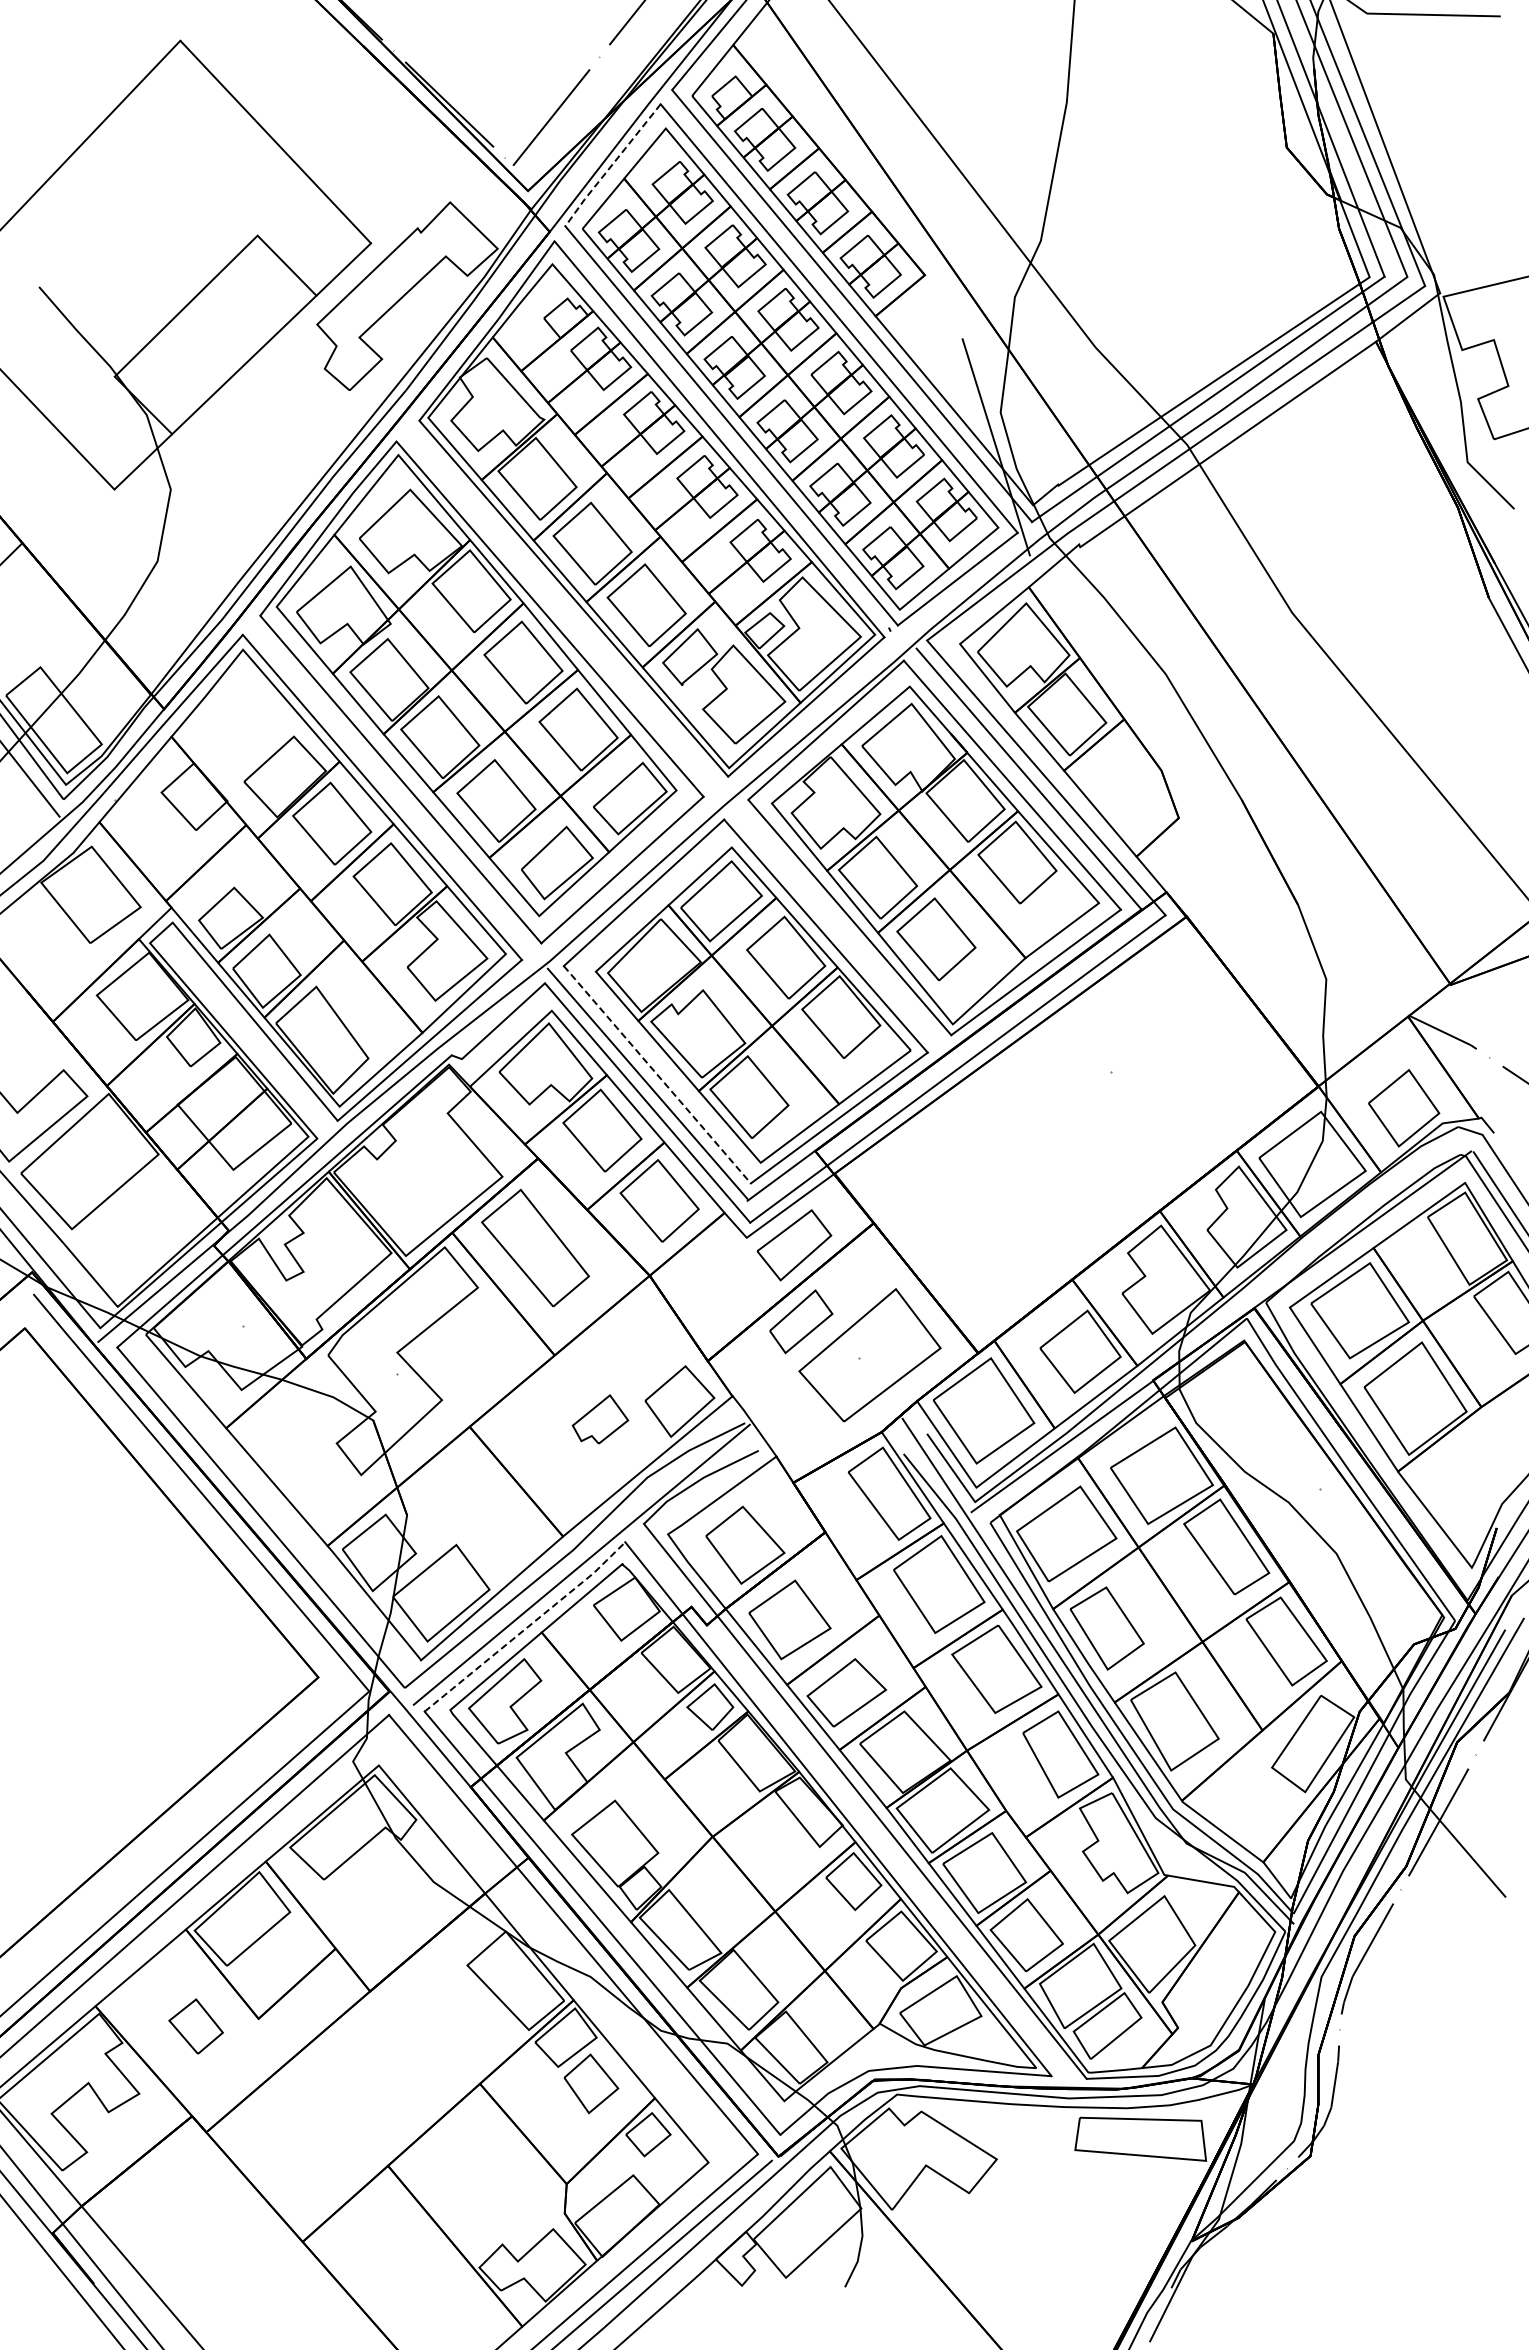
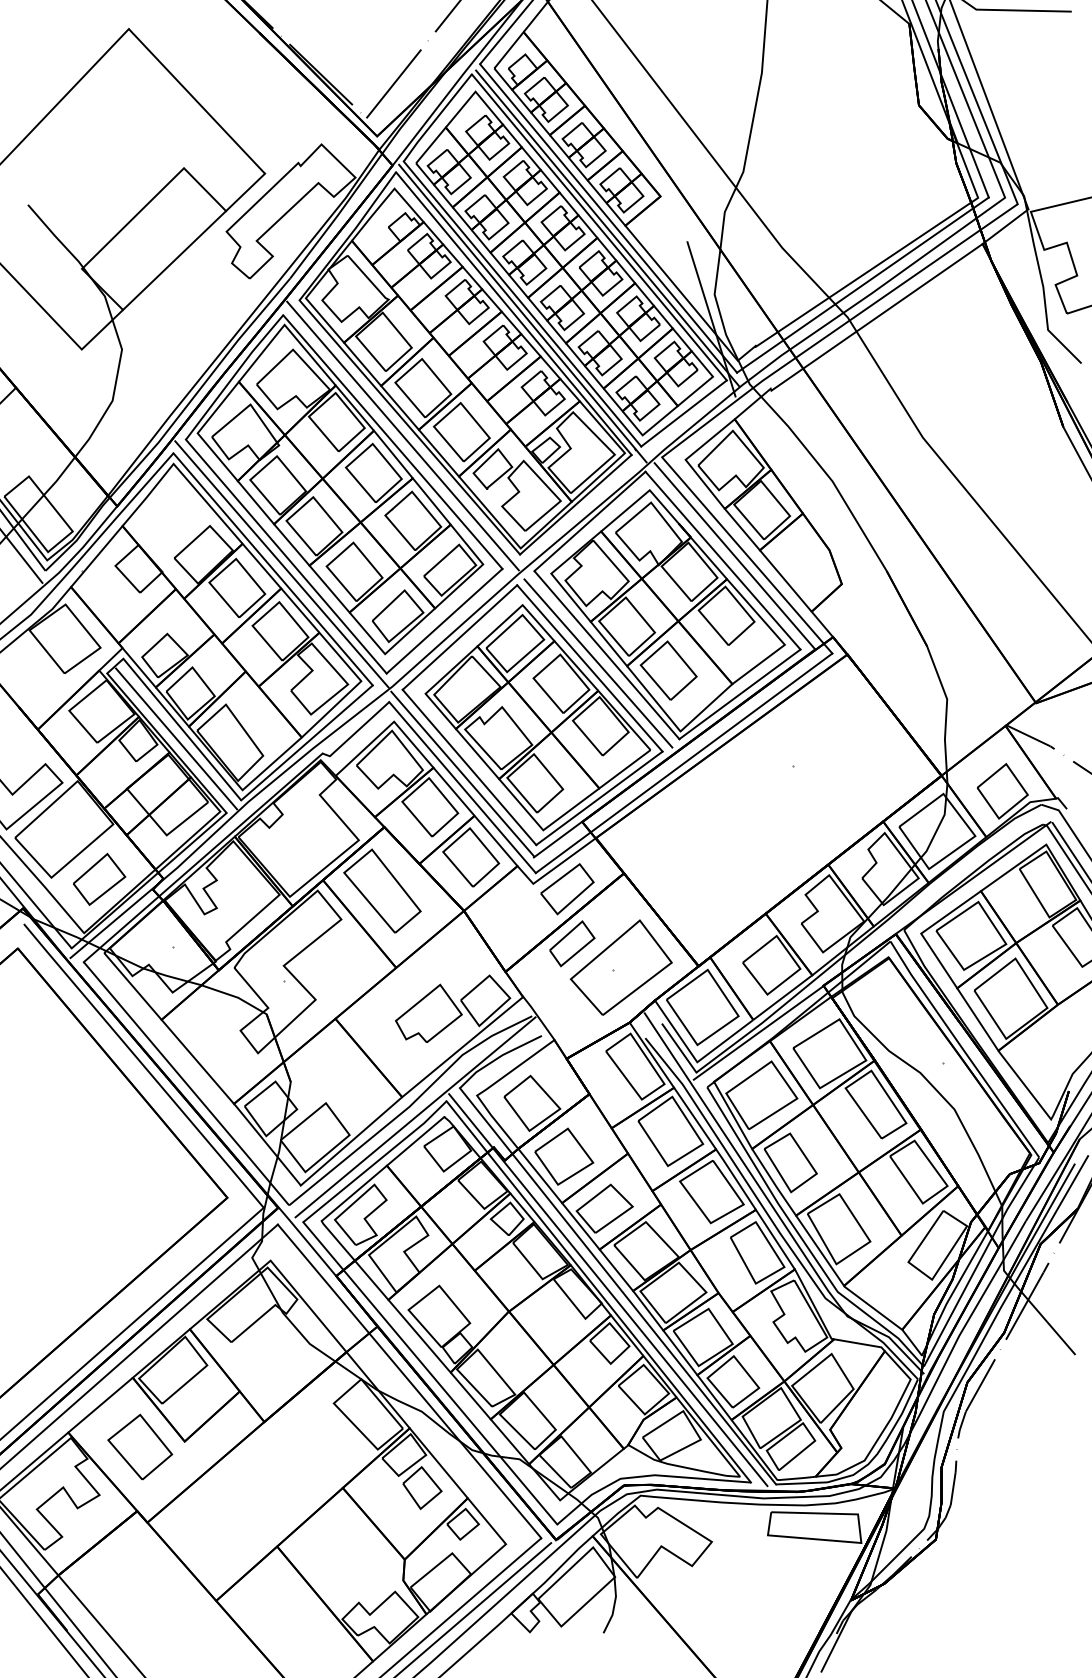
line: (611, 165) -> (436, 118), dashed -> solid
line: (850, 319) -> (607, 228), added
line: (731, 438) -> (522, 313), added
line: (564, 610) -> (403, 435), added
line: (394, 790) -> (281, 564), added
line: (837, 928) -> (598, 662), added
line: (246, 1034) -> (176, 738), added
line: (657, 1075) -> (469, 767), dashed -> solid
part: (139, 1231) -> (99, 879), added
part: (600, 1419) -> (428, 1013), size x1.67
line: (526, 1628) -> (376, 1162), dashed -> solid
line: (851, 1806) -> (608, 1289), added
part: (195, 2026) -> (139, 1447), size x1.67

